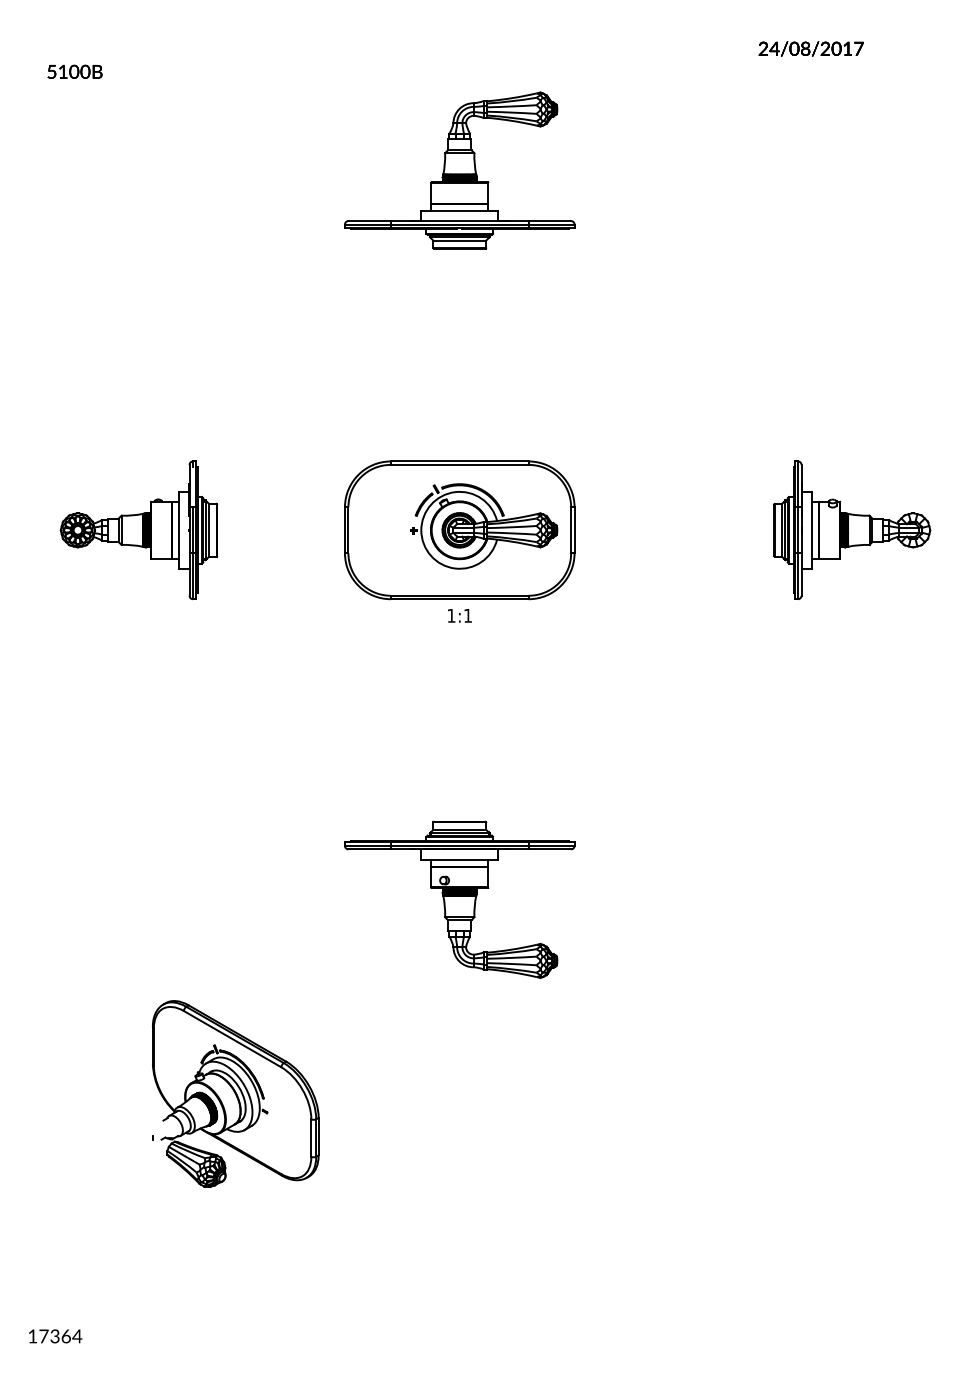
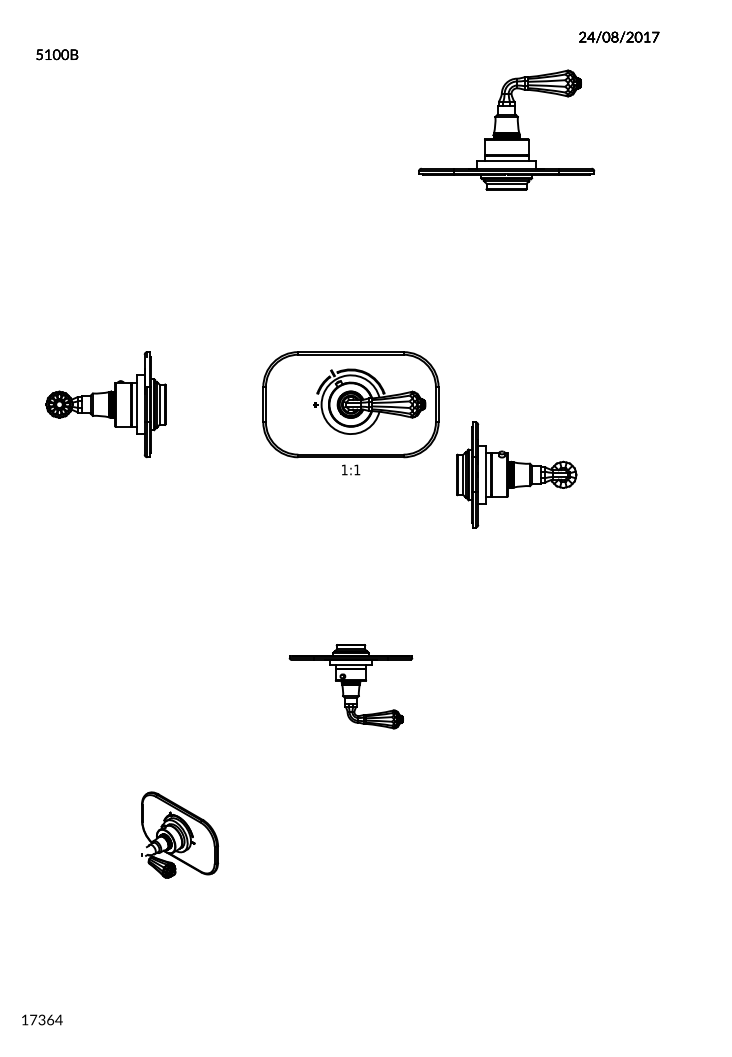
part: (459, 170) -> (506, 130), moved
part: (851, 530) -> (516, 475), moved
part: (459, 899) -> (350, 686), size x0.7
part: (235, 1093) -> (179, 834), size x0.6

